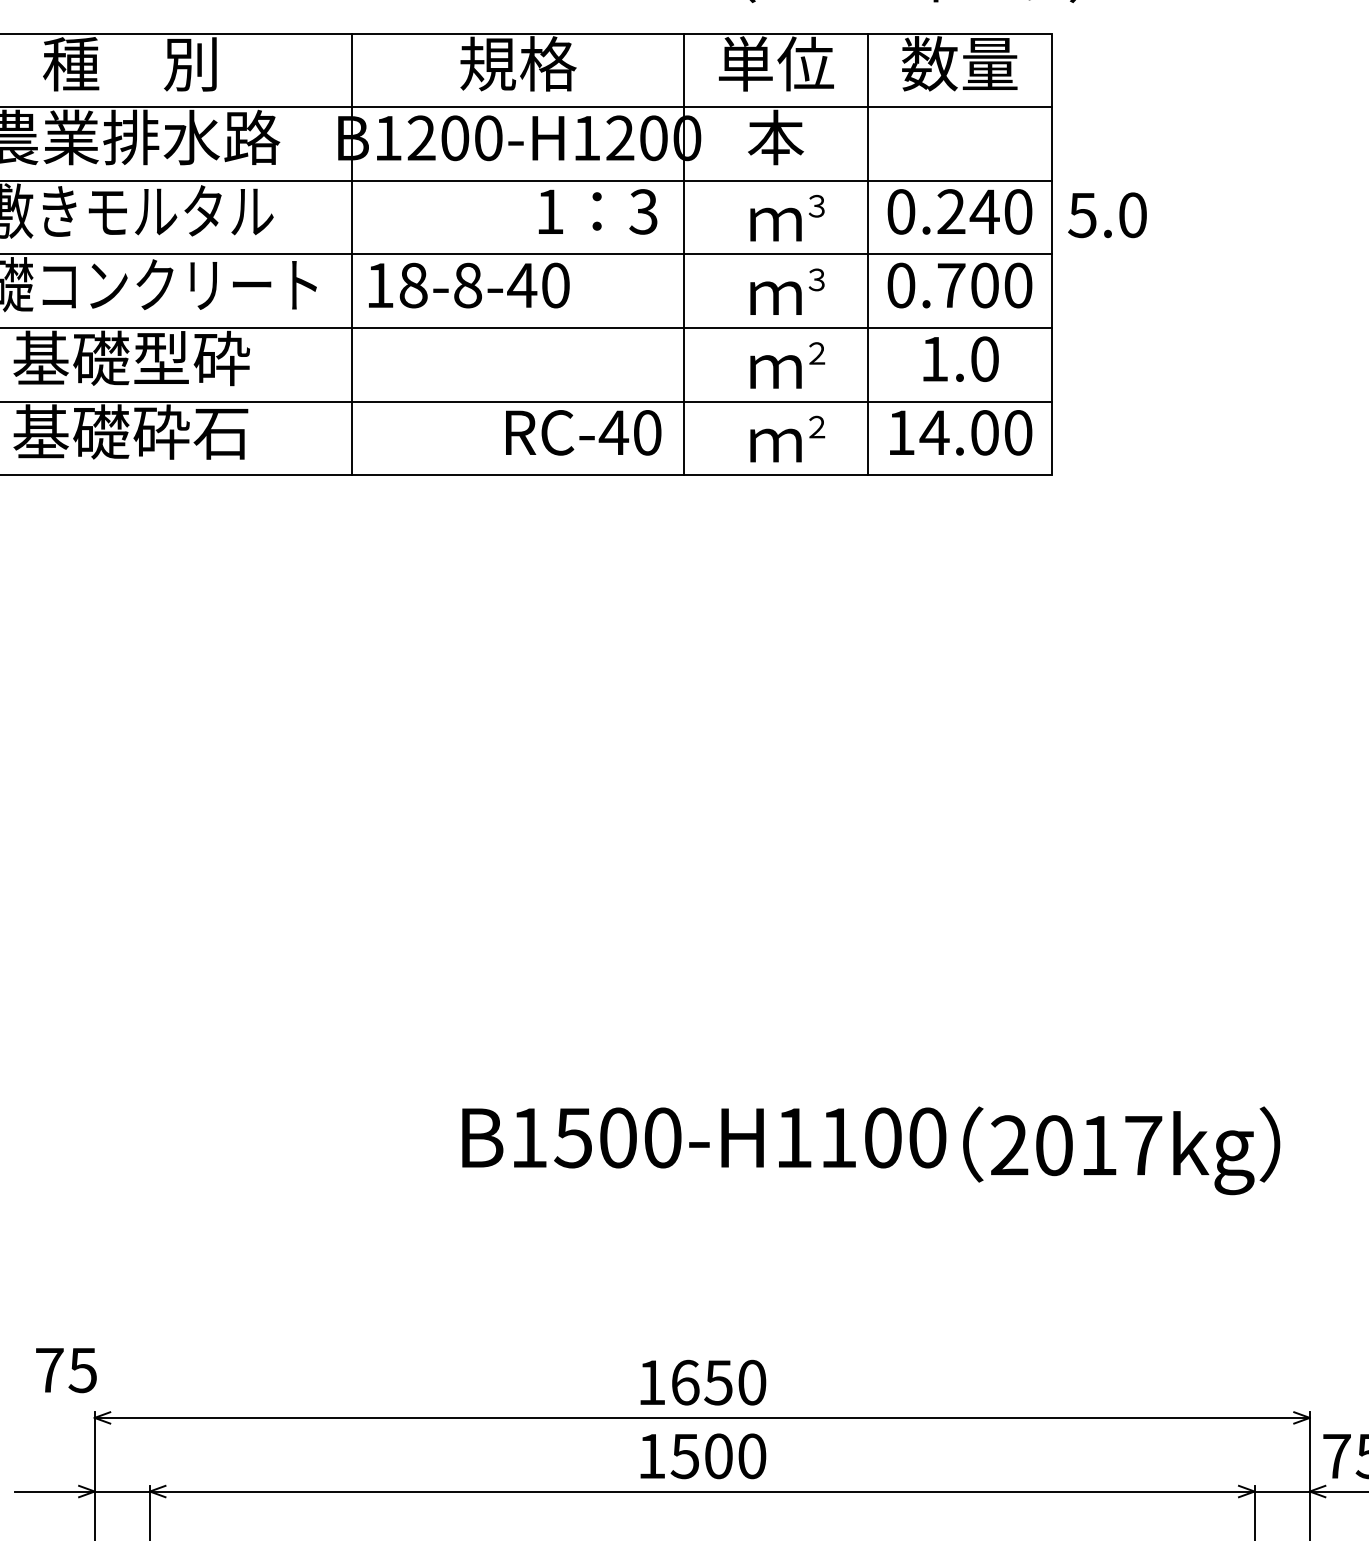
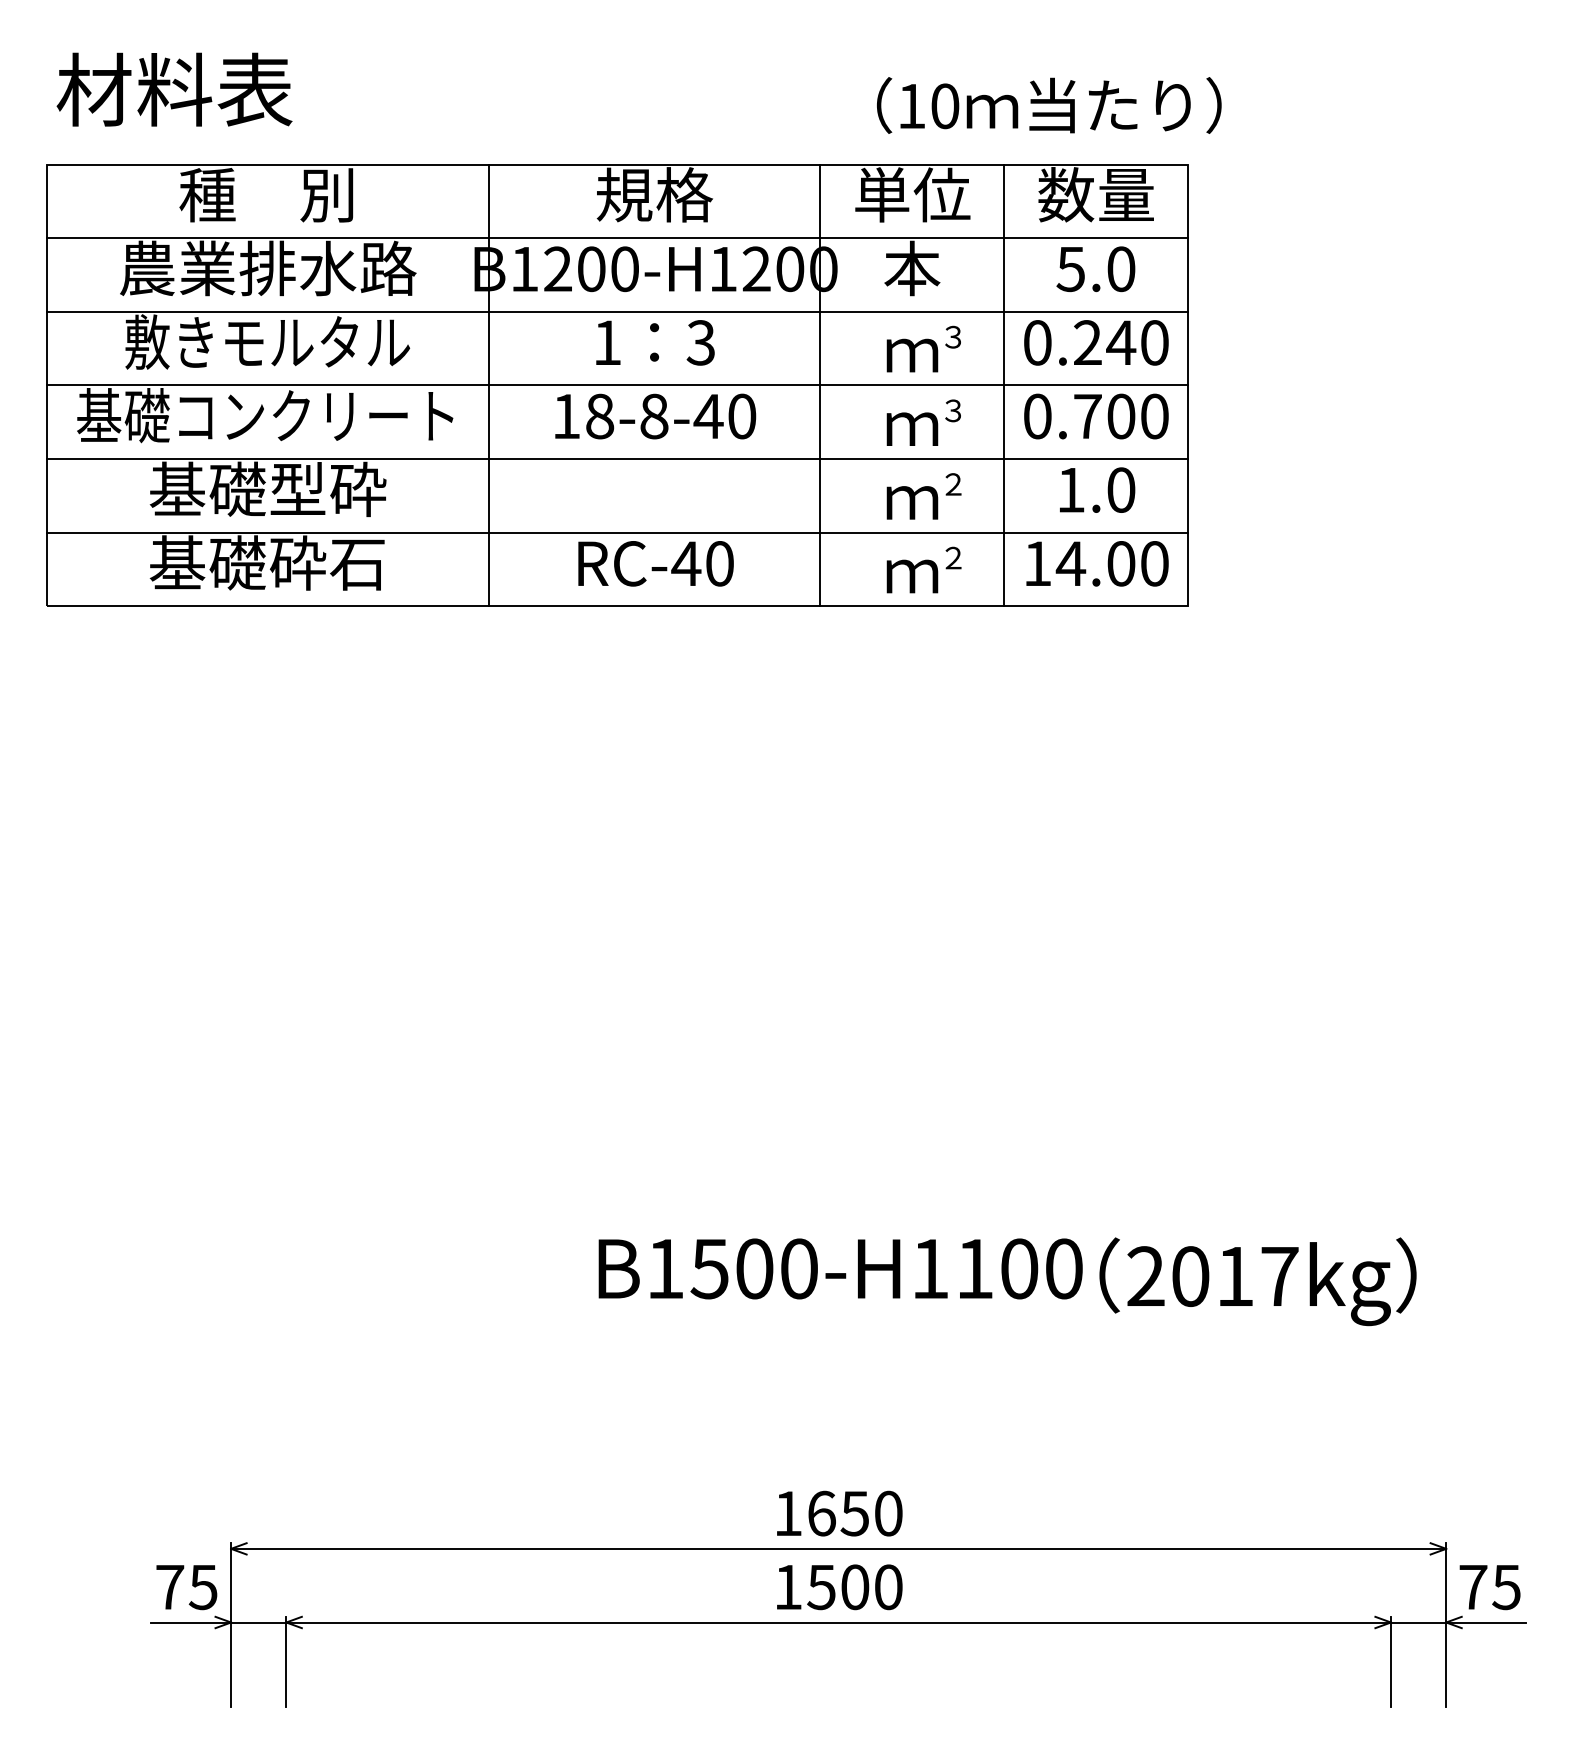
text: (598, 211) -> (655, 342), moved
text: (1107, 215) -> (1095, 269), moved
text: (469, 285) -> (655, 416), moved
text: (583, 432) -> (655, 563), moved
text: (66, 1370) -> (186, 1587), moved

